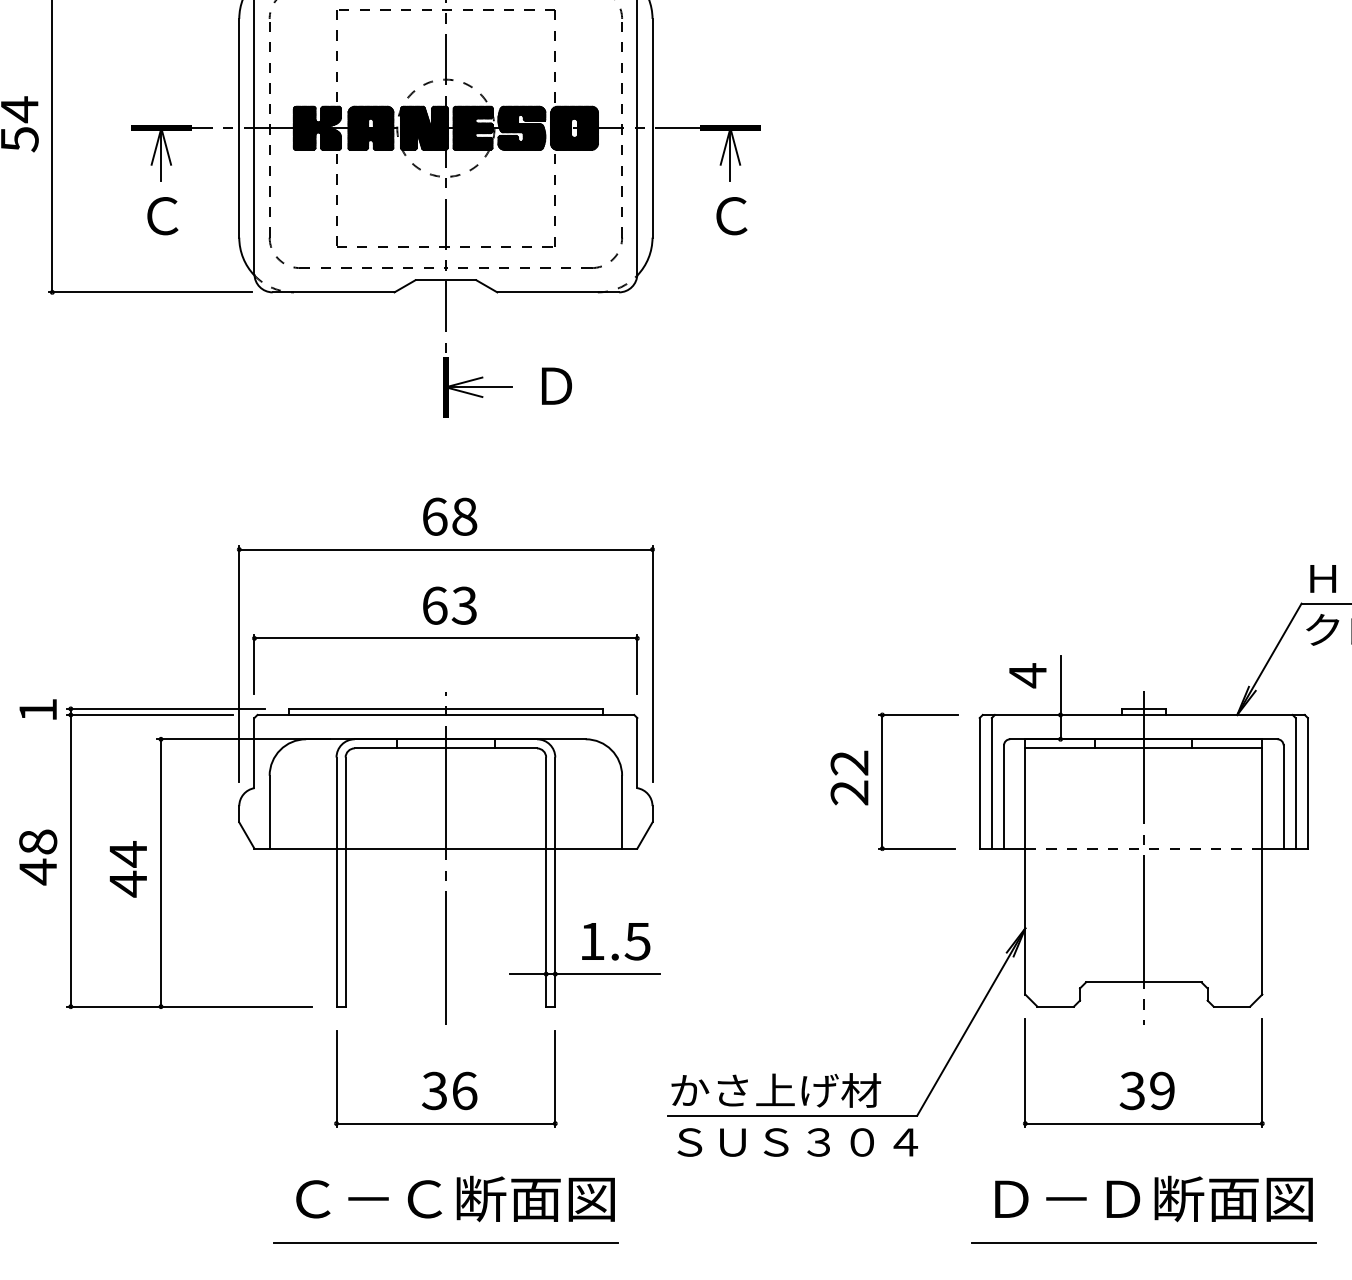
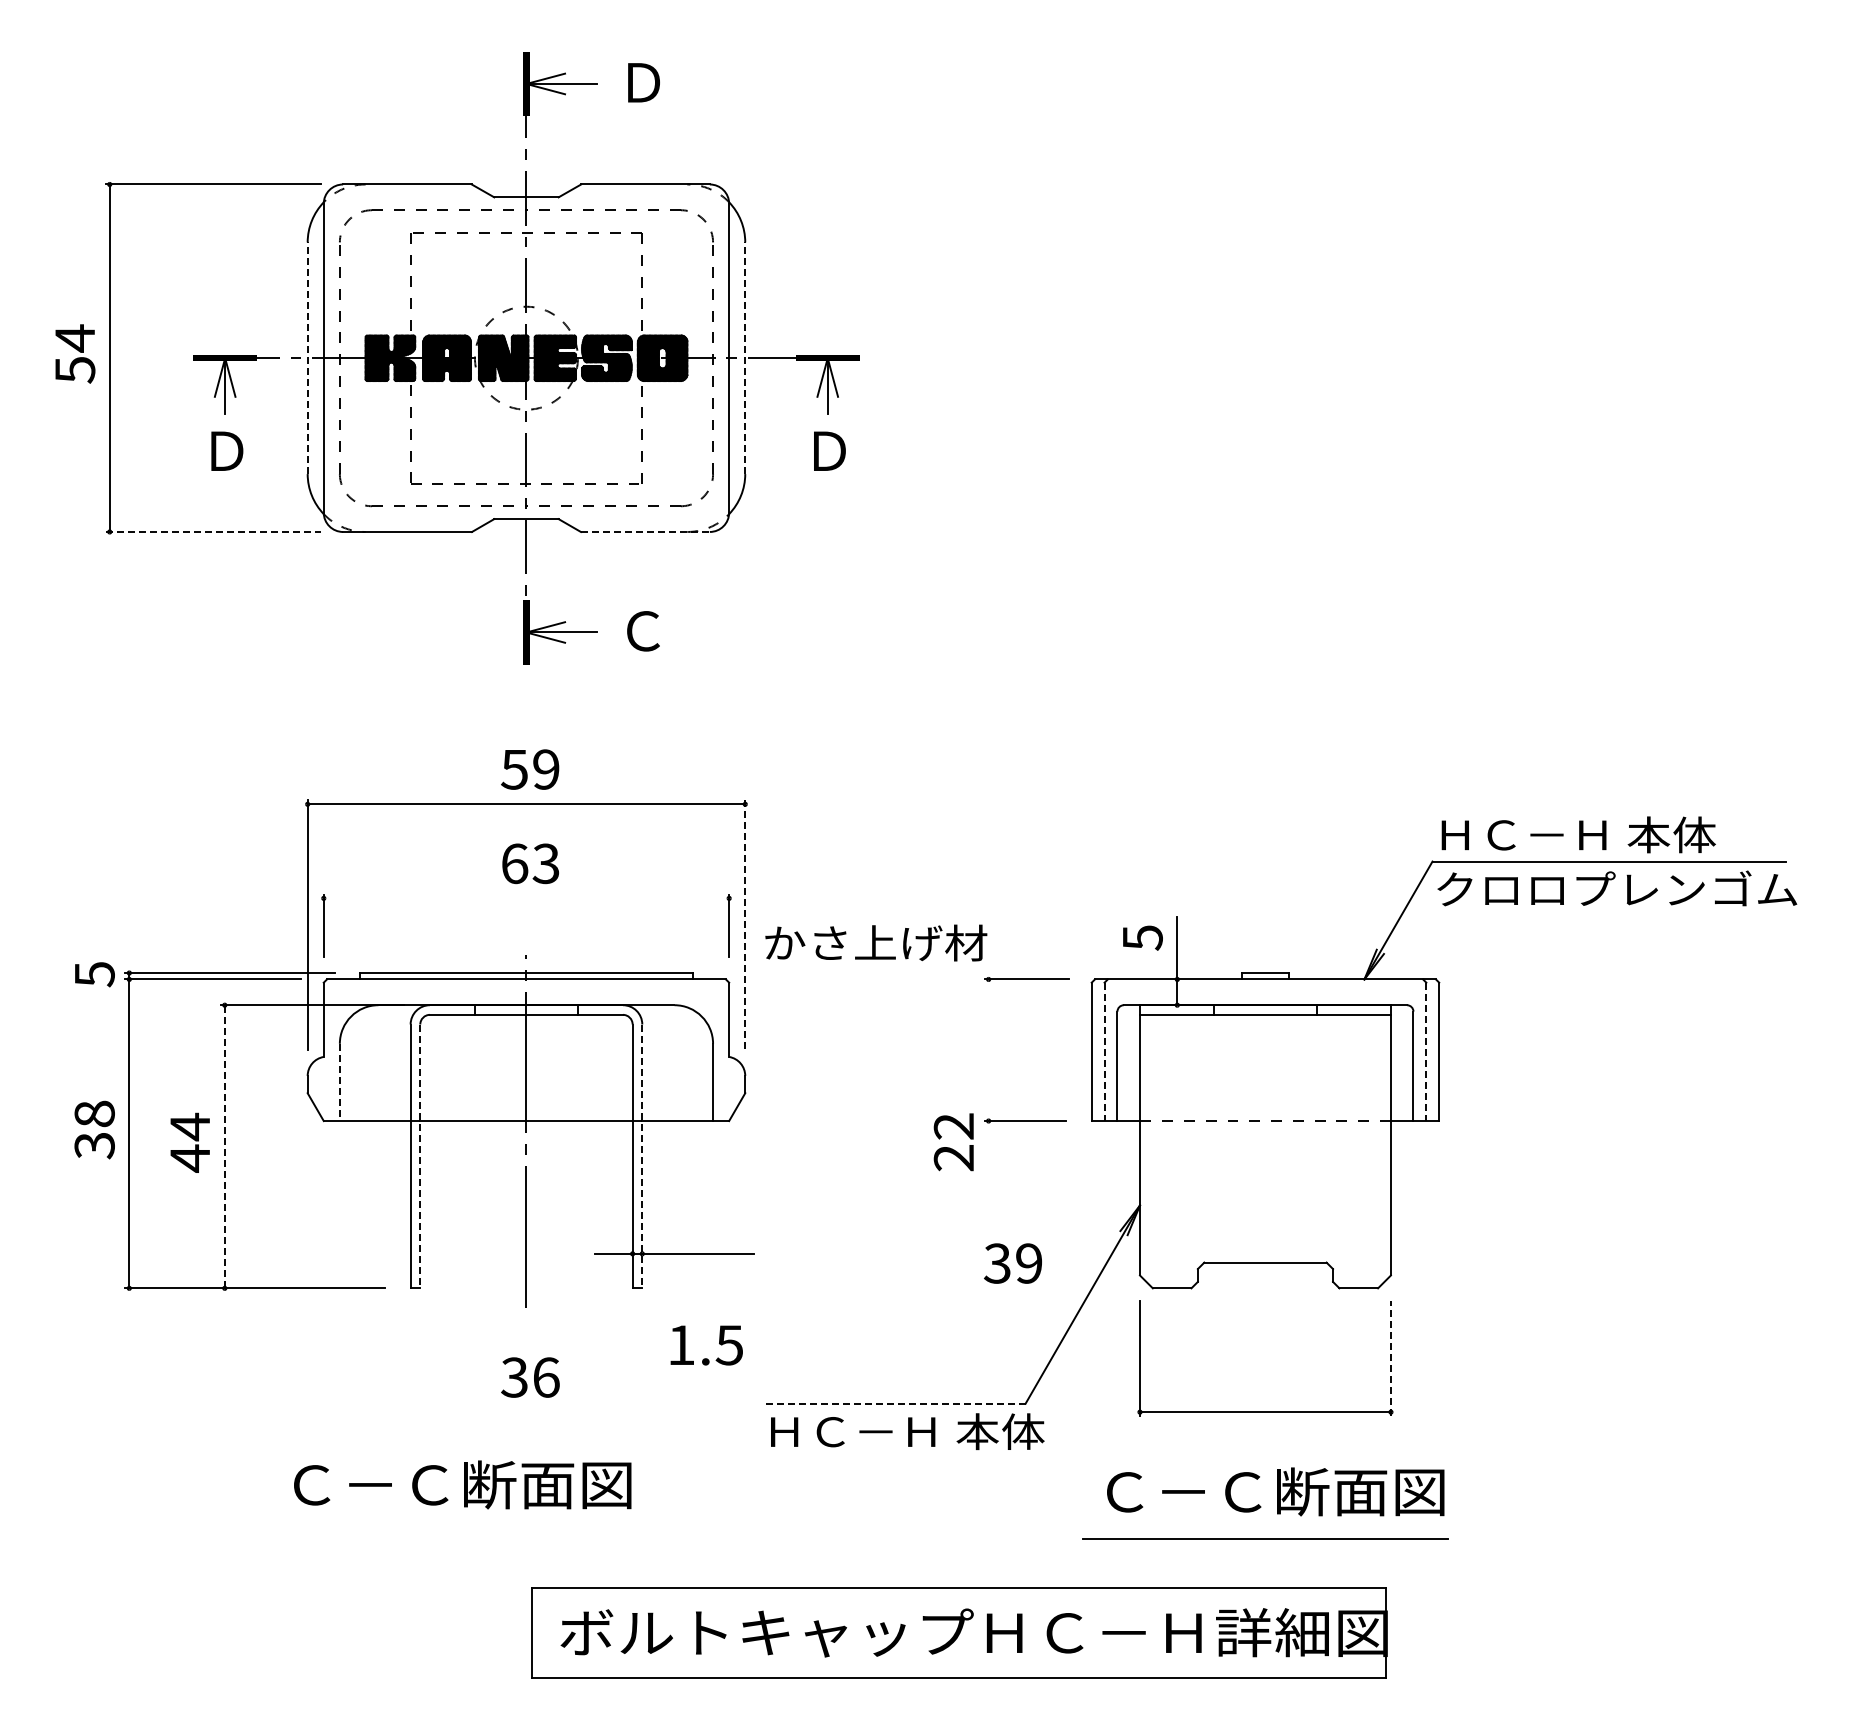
line: (239, 128) -> (307, 358), solid -> dashed
line: (652, 128) -> (745, 358), solid -> dashed
text: (162, 216) -> (226, 451), Ｃ -> Ｄ
text: (732, 216) -> (829, 451), Ｃ -> Ｄ
line: (150, 291) -> (213, 531), solid -> dashed
line: (559, 291) -> (646, 531), solid -> dashed
text: (556, 386) -> (643, 631), Ｄ -> Ｃ
text: (449, 516) -> (530, 769), 68 -> 59
line: (445, 638) -> (526, 898), removed
line: (652, 664) -> (745, 925), solid -> dashed
text: (1027, 675) -> (1142, 937), 4 -> 5
text: (37, 710) -> (94, 974), 1 -> 5
text: (849, 778) -> (953, 1142), moved
line: (882, 782) -> (988, 1050), removed
line: (991, 783) -> (1104, 1052), solid -> dashed
line: (1295, 783) -> (1426, 1052), solid -> dashed
line: (269, 812) -> (339, 1082), solid -> dashed
line: (1143, 857) -> (1265, 1130), removed
text: (37, 871) -> (94, 1145), 48 -> 38
line: (160, 872) -> (224, 1146), solid -> dashed
line: (345, 882) -> (420, 1156), solid -> dashed
line: (555, 882) -> (642, 1156), solid -> dashed
text: (615, 941) -> (706, 1345), moved
line: (1261, 1072) -> (1390, 1358), solid -> dashed
text: (776, 1089) -> (876, 942), moved
text: (1146, 1090) -> (1012, 1263), moved
line: (792, 1115) -> (893, 1403), solid -> dashed
part: (445, 1122) -> (526, 1411), removed
text: (805, 1141) -> (907, 1431), ＳＵＳ３０４ -> ＨＣ－Ｈ 本体
text: (455, 1198) -> (462, 1484), moved
text: (1067, 1199) -> (1184, 1492), Ｄ－Ｄ断面図 -> Ｃ－Ｃ断面図
line: (445, 1242) -> (526, 1538), removed

